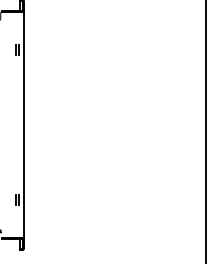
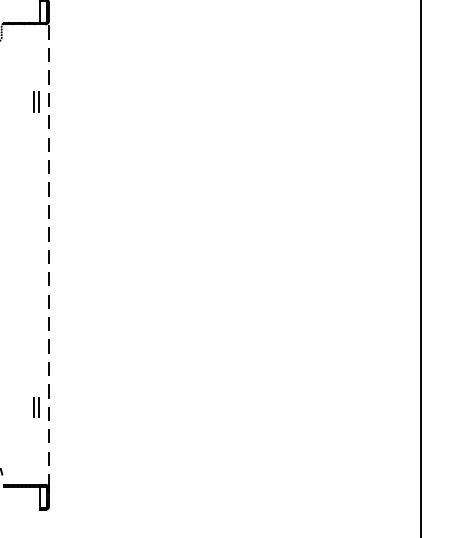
line: (23, 124) -> (48, 253), solid -> dashed

